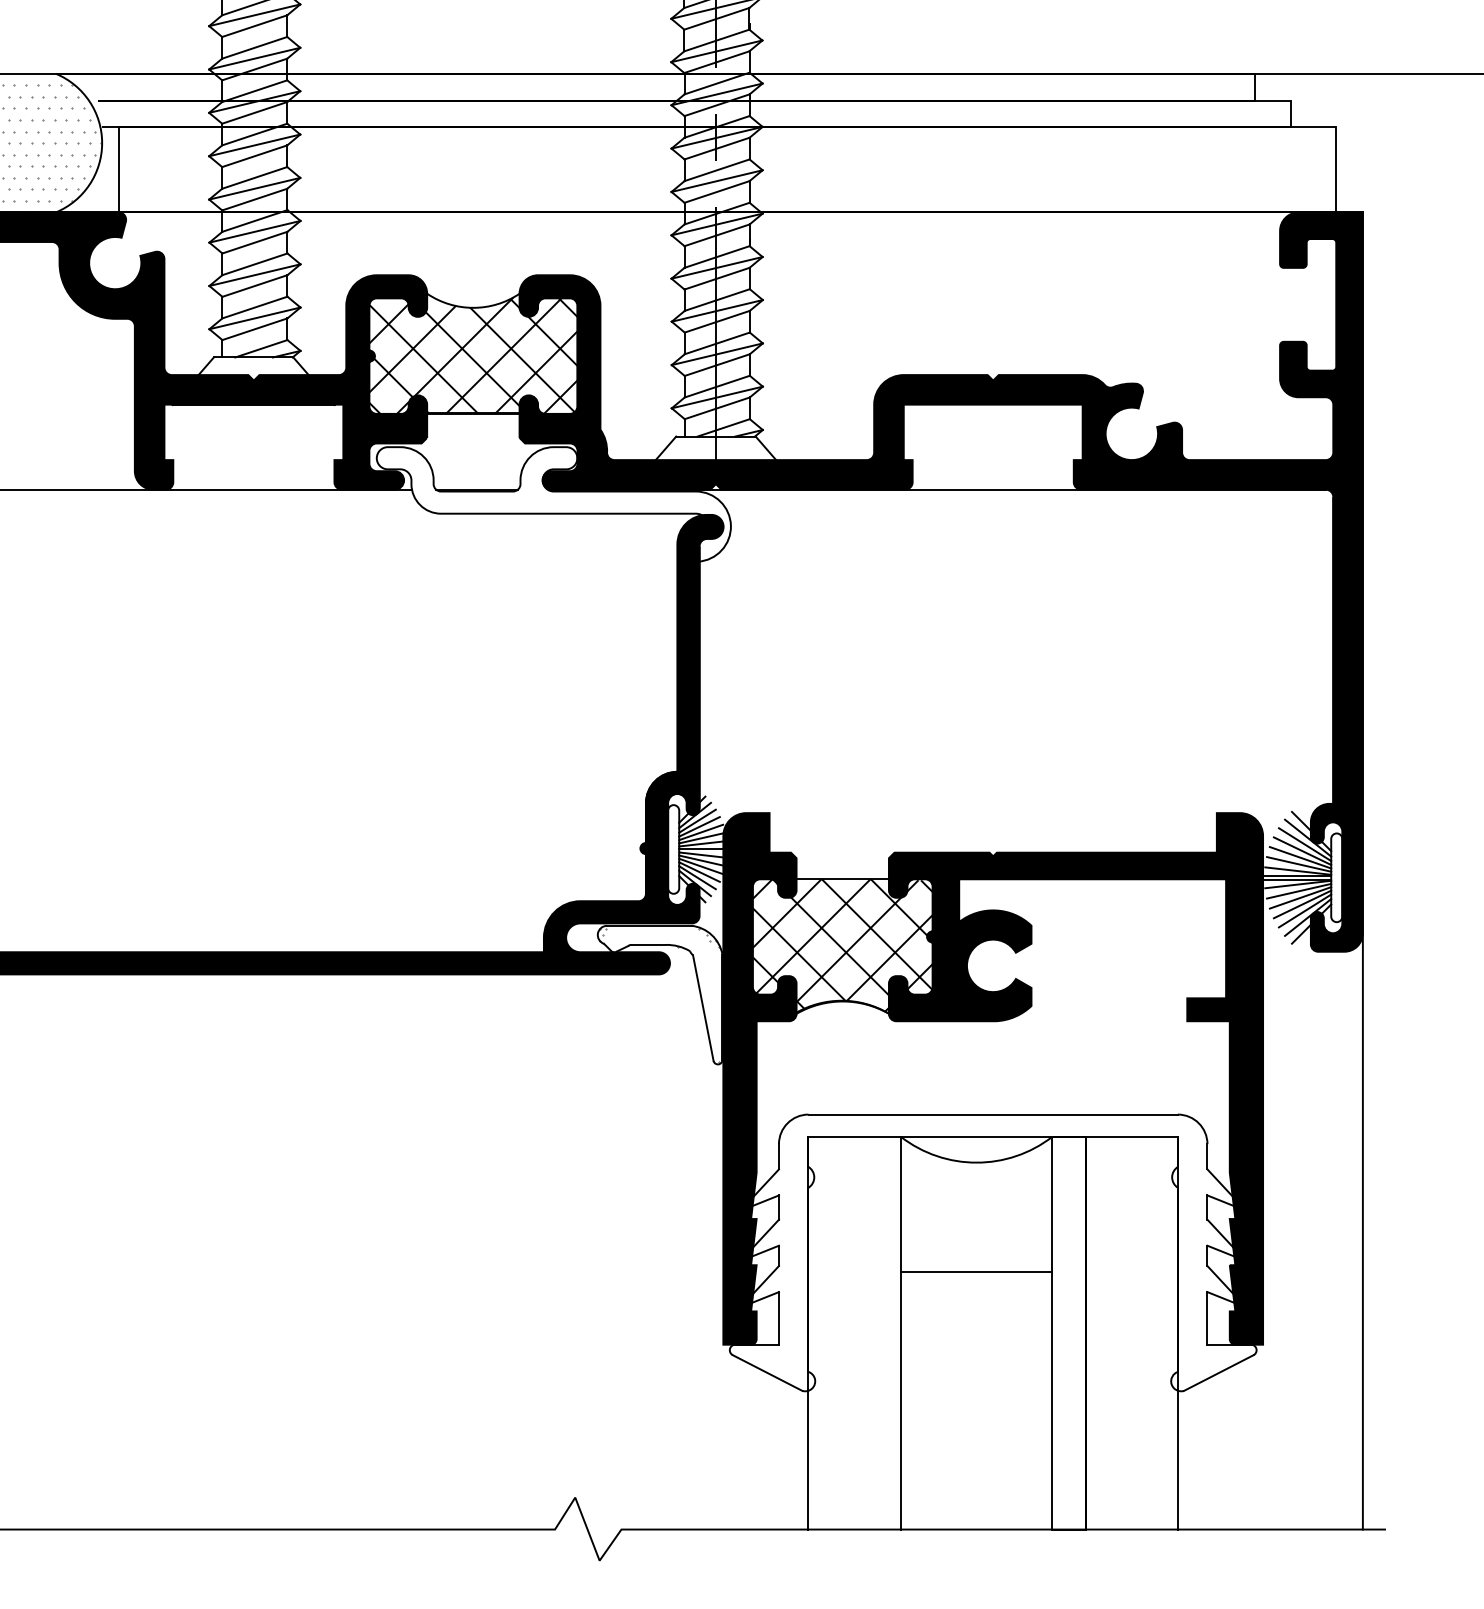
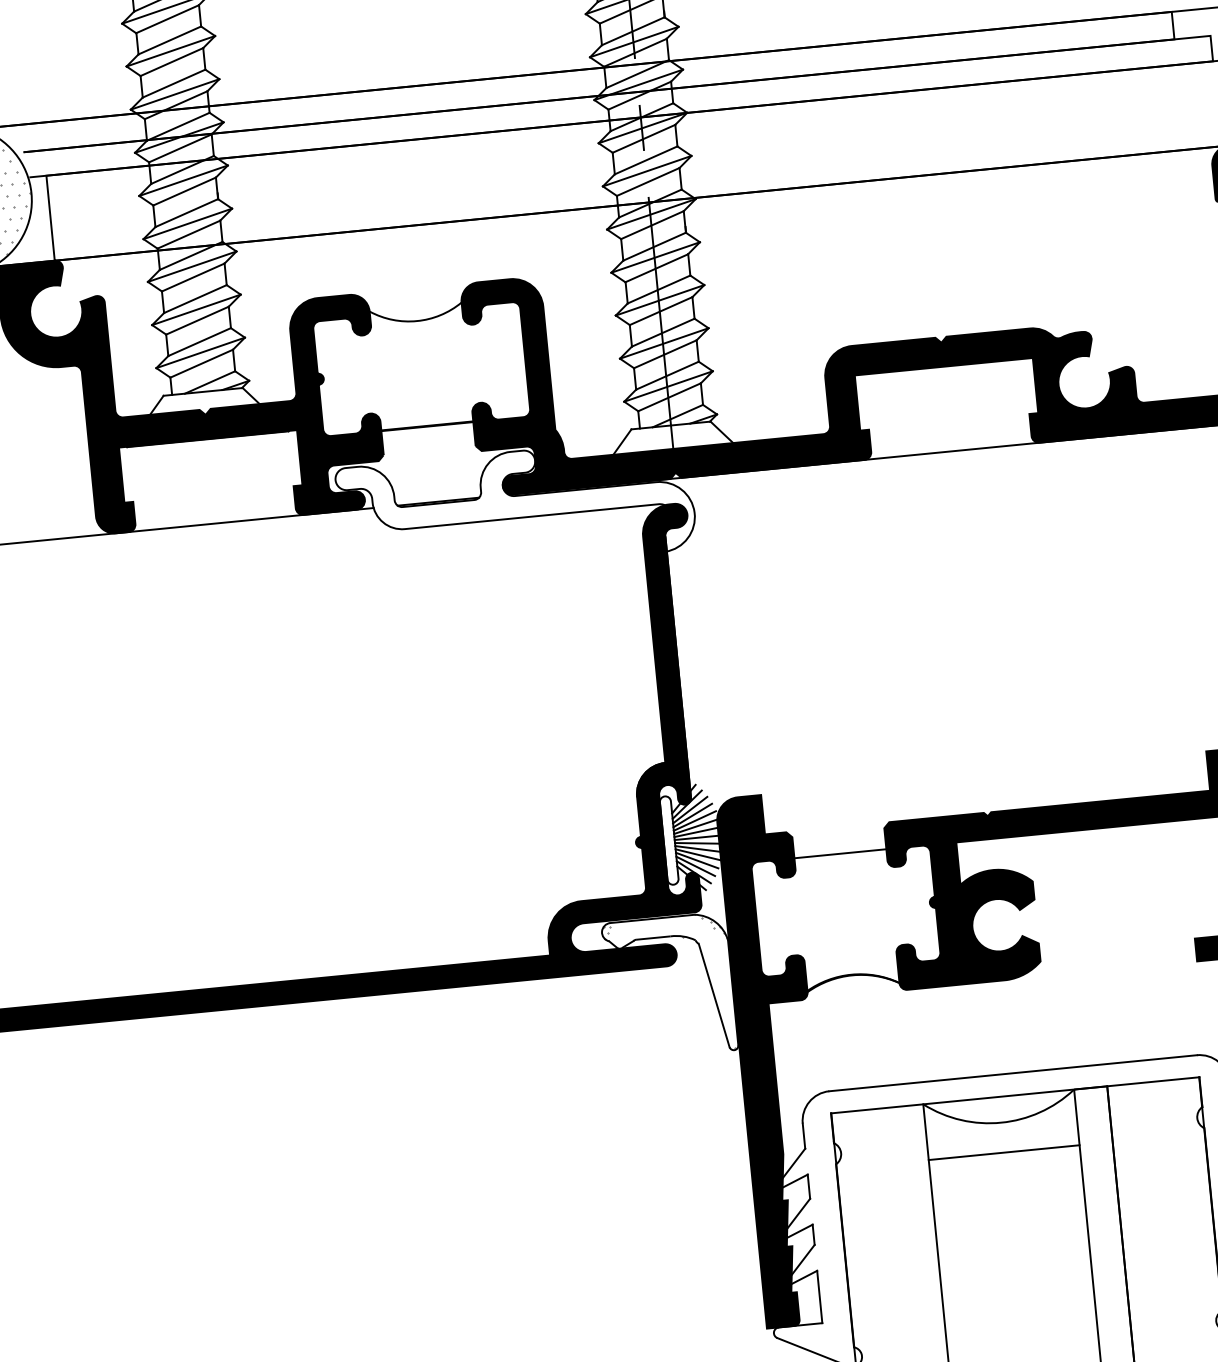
hatch: (473, 355) -> (421, 368), removed
hatch: (842, 945) -> (846, 919), removed
line: (976, 1271) -> (1004, 1152), moved

